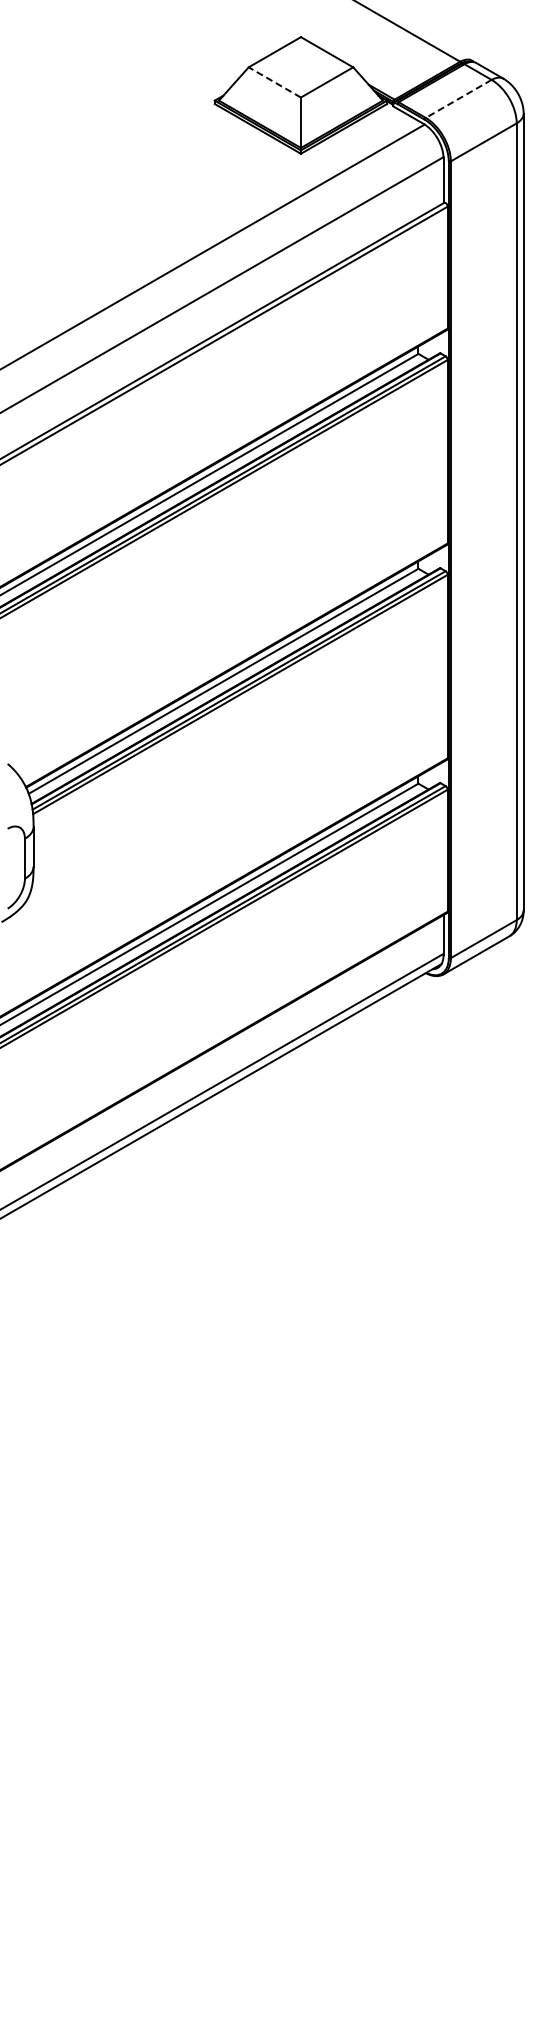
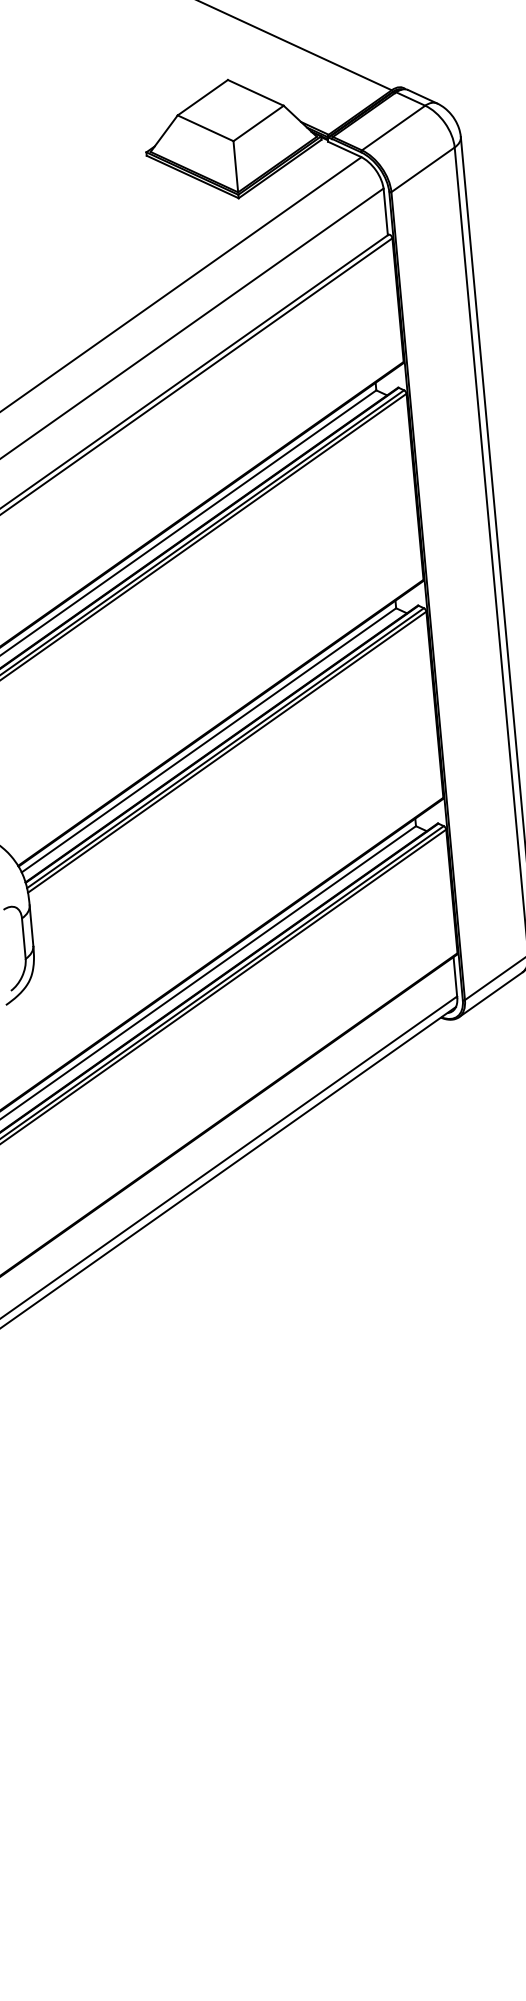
line: (274, 82) -> (205, 128), dashed -> solid
line: (458, 99) -> (393, 128), dashed -> solid

